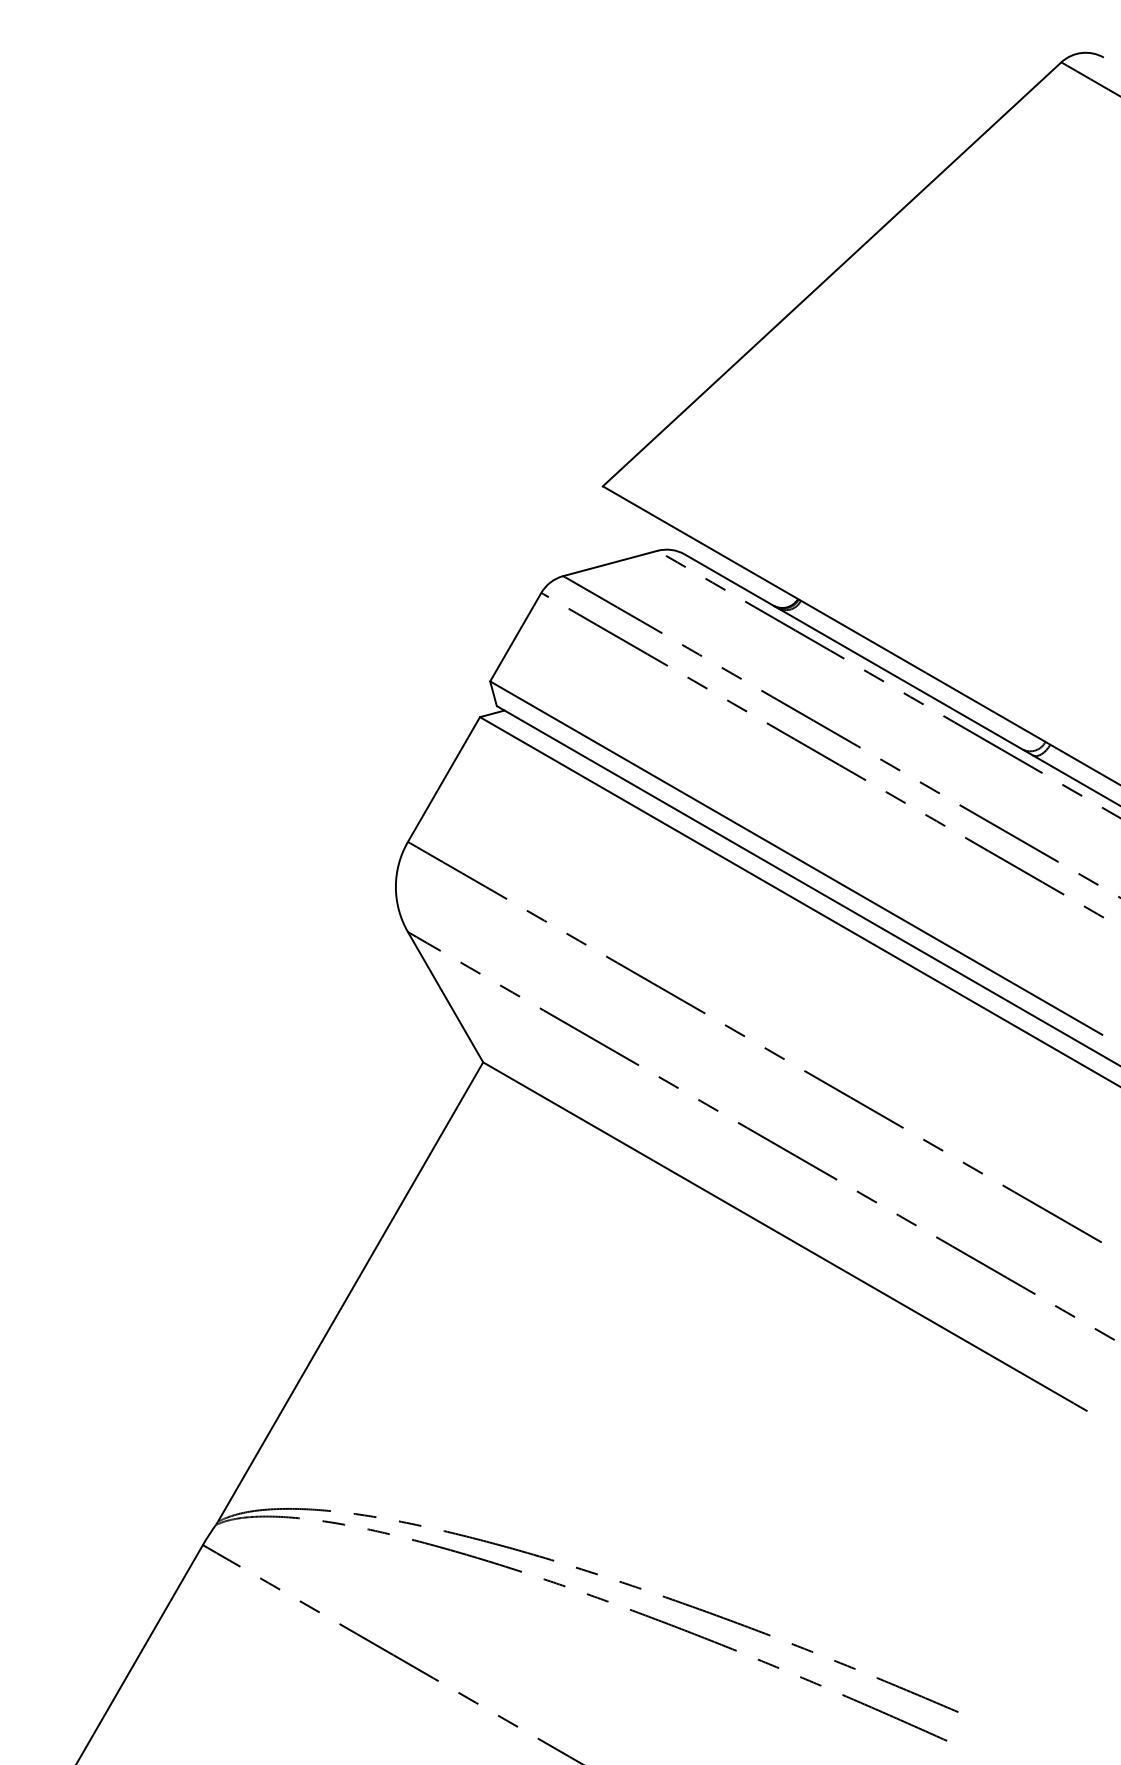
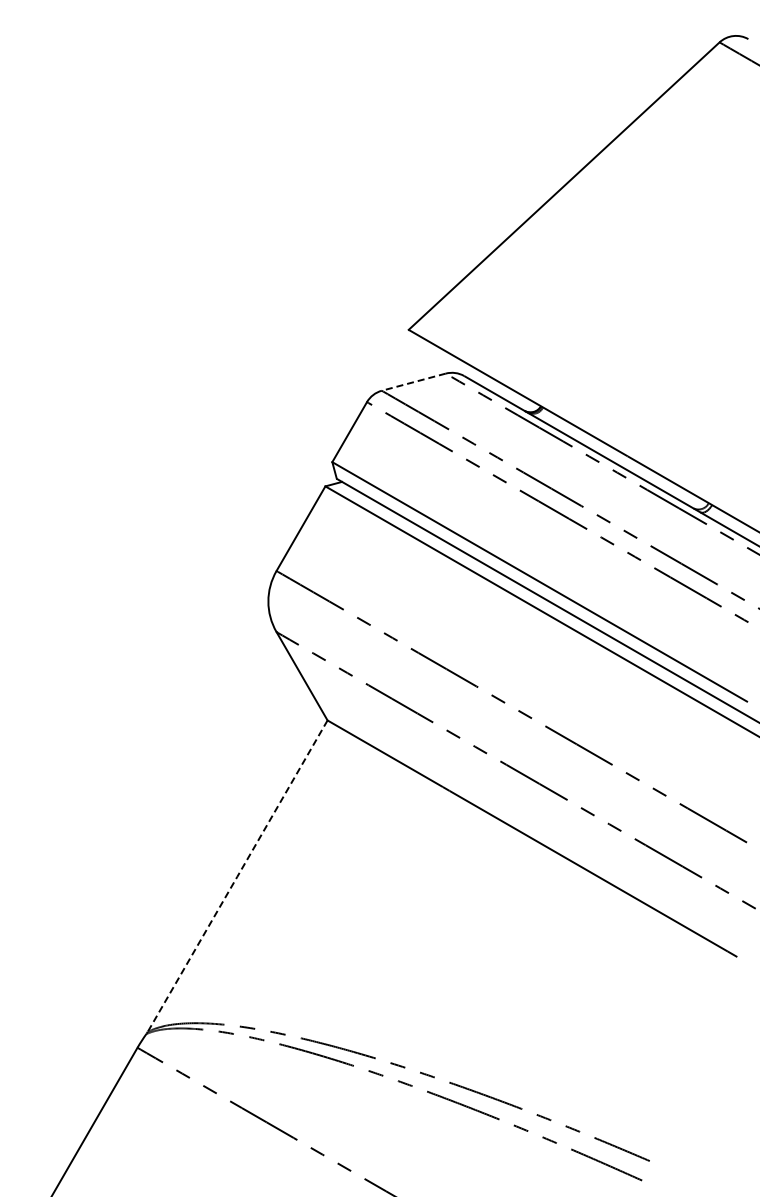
line: (609, 563) -> (413, 382), solid -> dashed
line: (350, 1292) -> (237, 876), solid -> dashed

